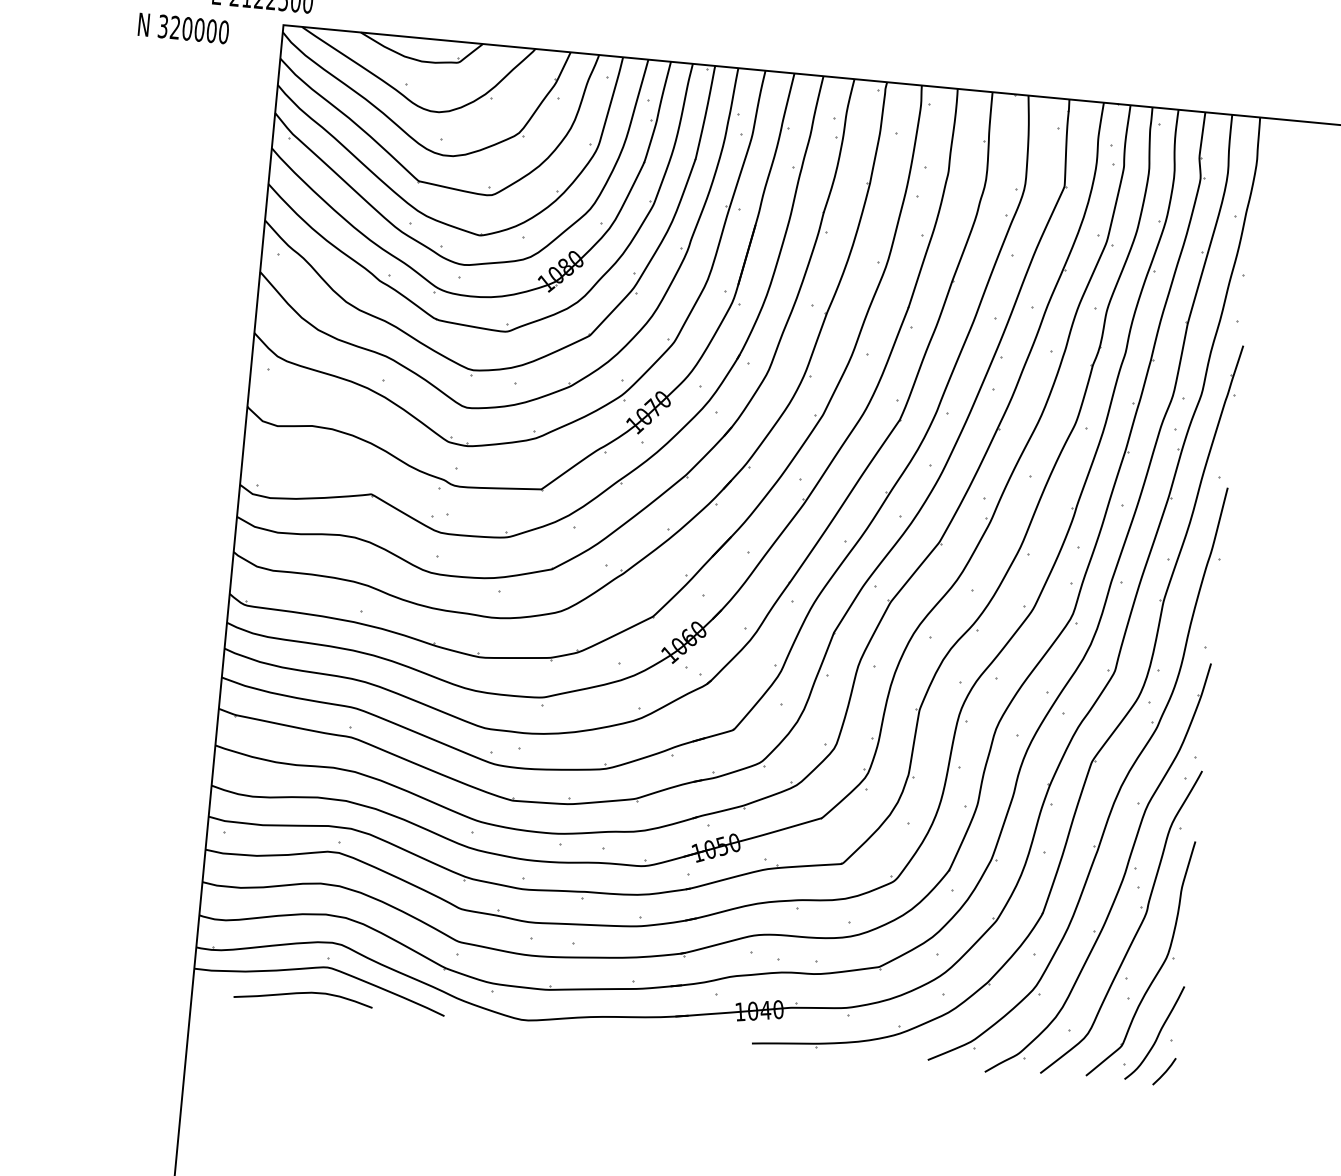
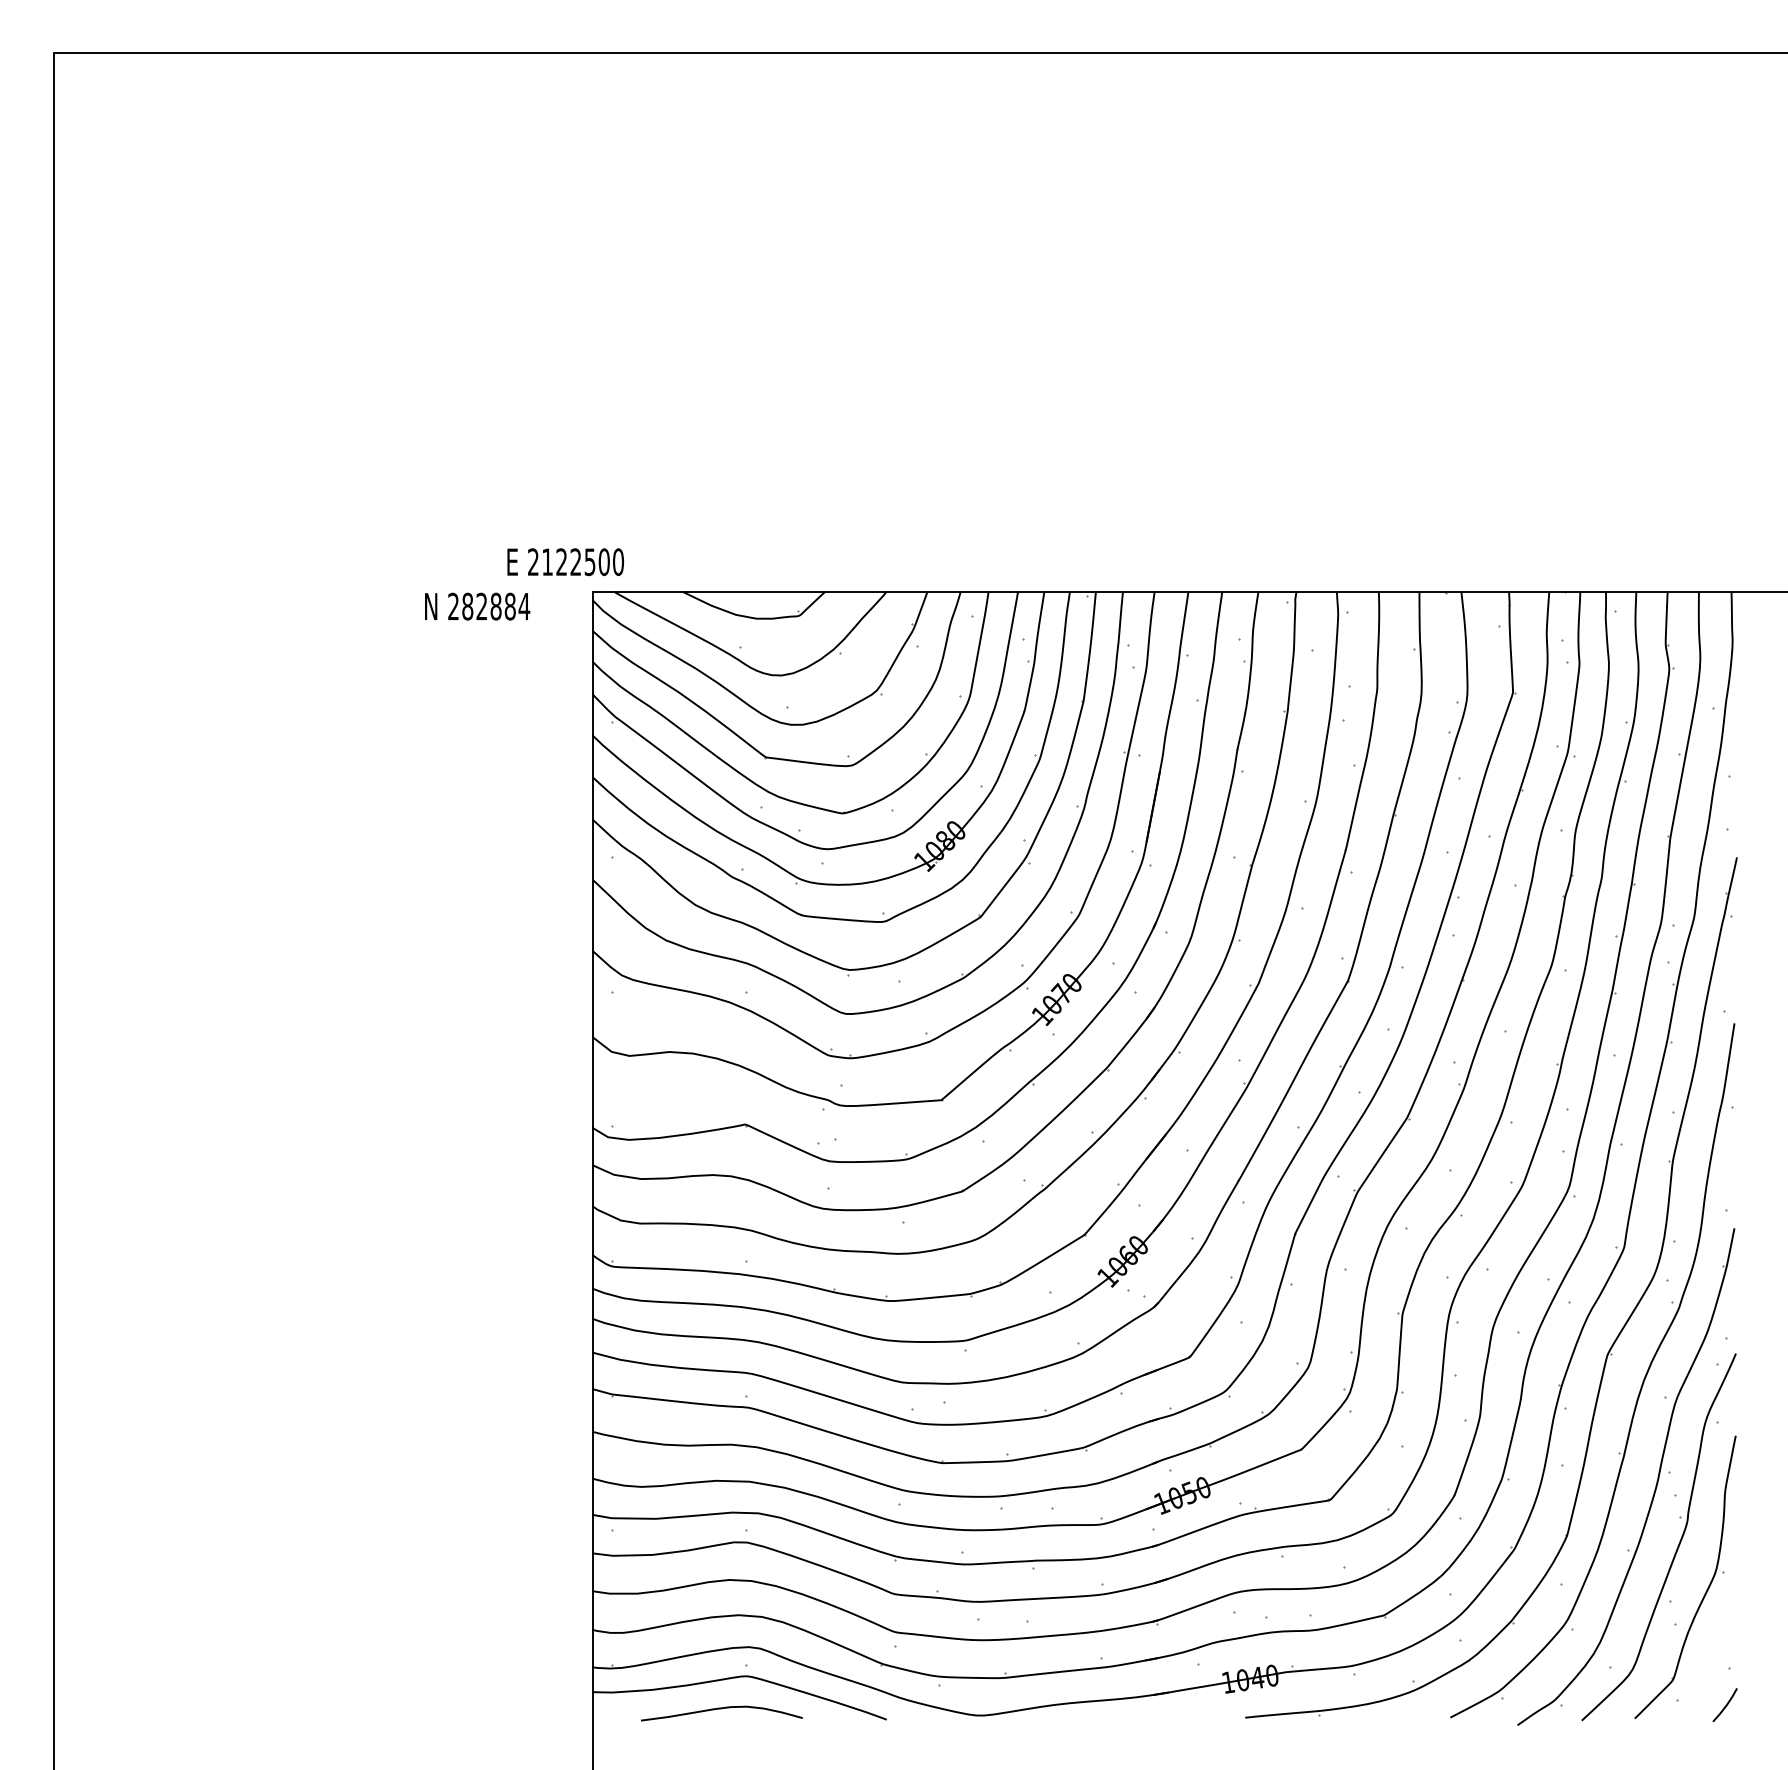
text: (193, 29) -> (489, 606), 320000 -> 282884
curve: (1157, 1034) -> (1713, 1662), removed

